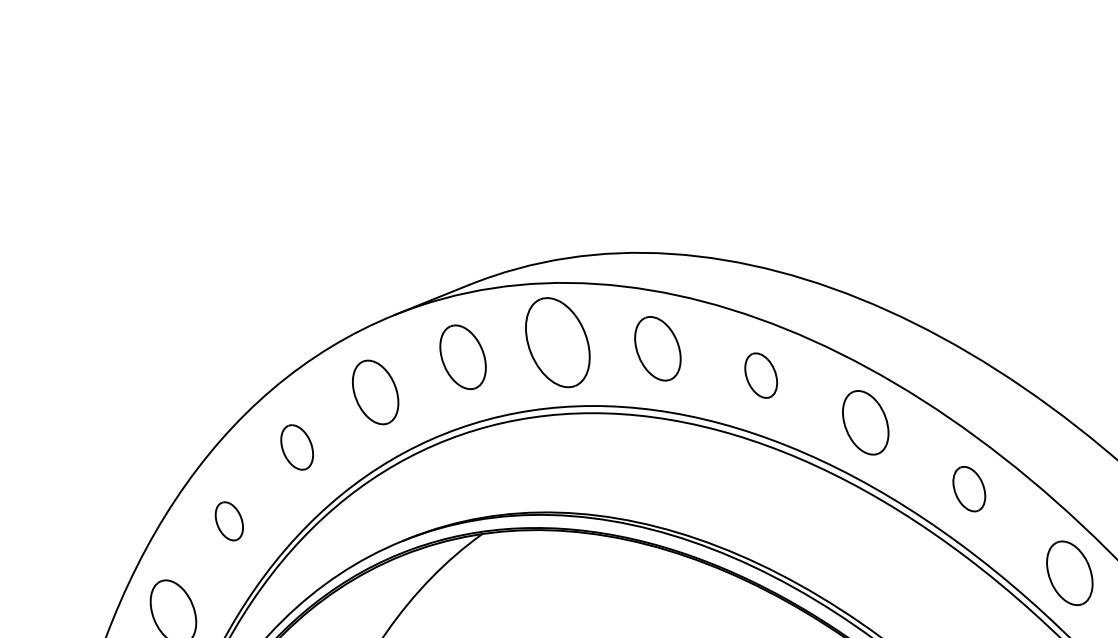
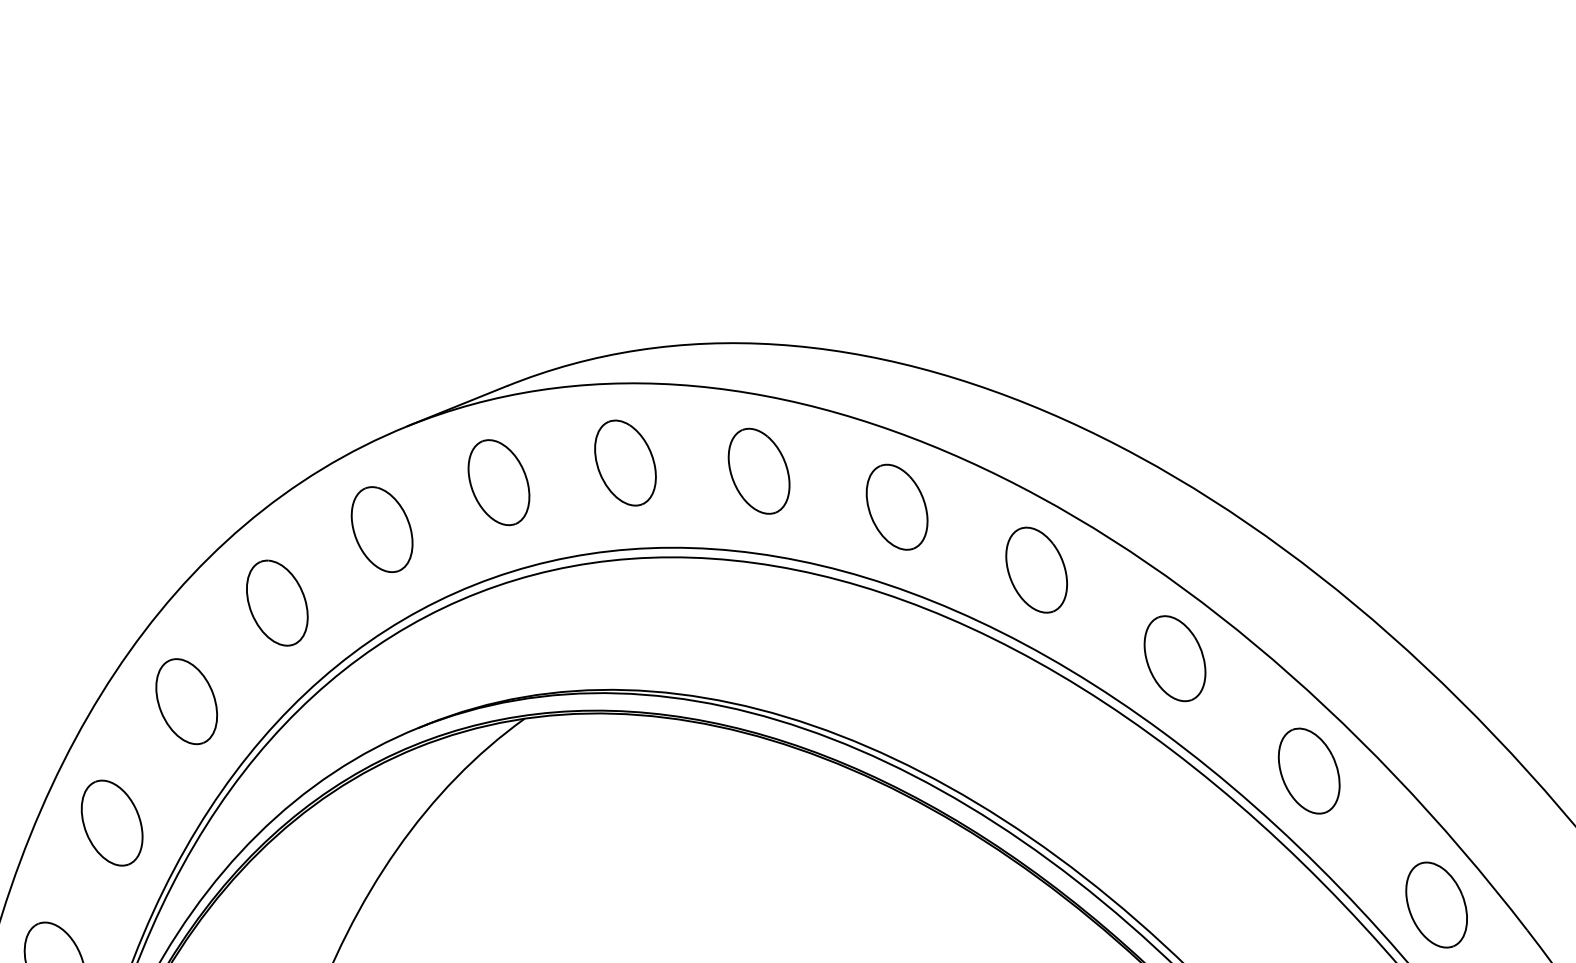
part: (557, 342) -> (625, 462), size x0.71
part: (760, 375) -> (896, 506), size x1.43
part: (297, 447) -> (277, 602), size x1.43
part: (968, 488) -> (1174, 658), size x1.43
part: (229, 521) -> (186, 701), size x1.67

